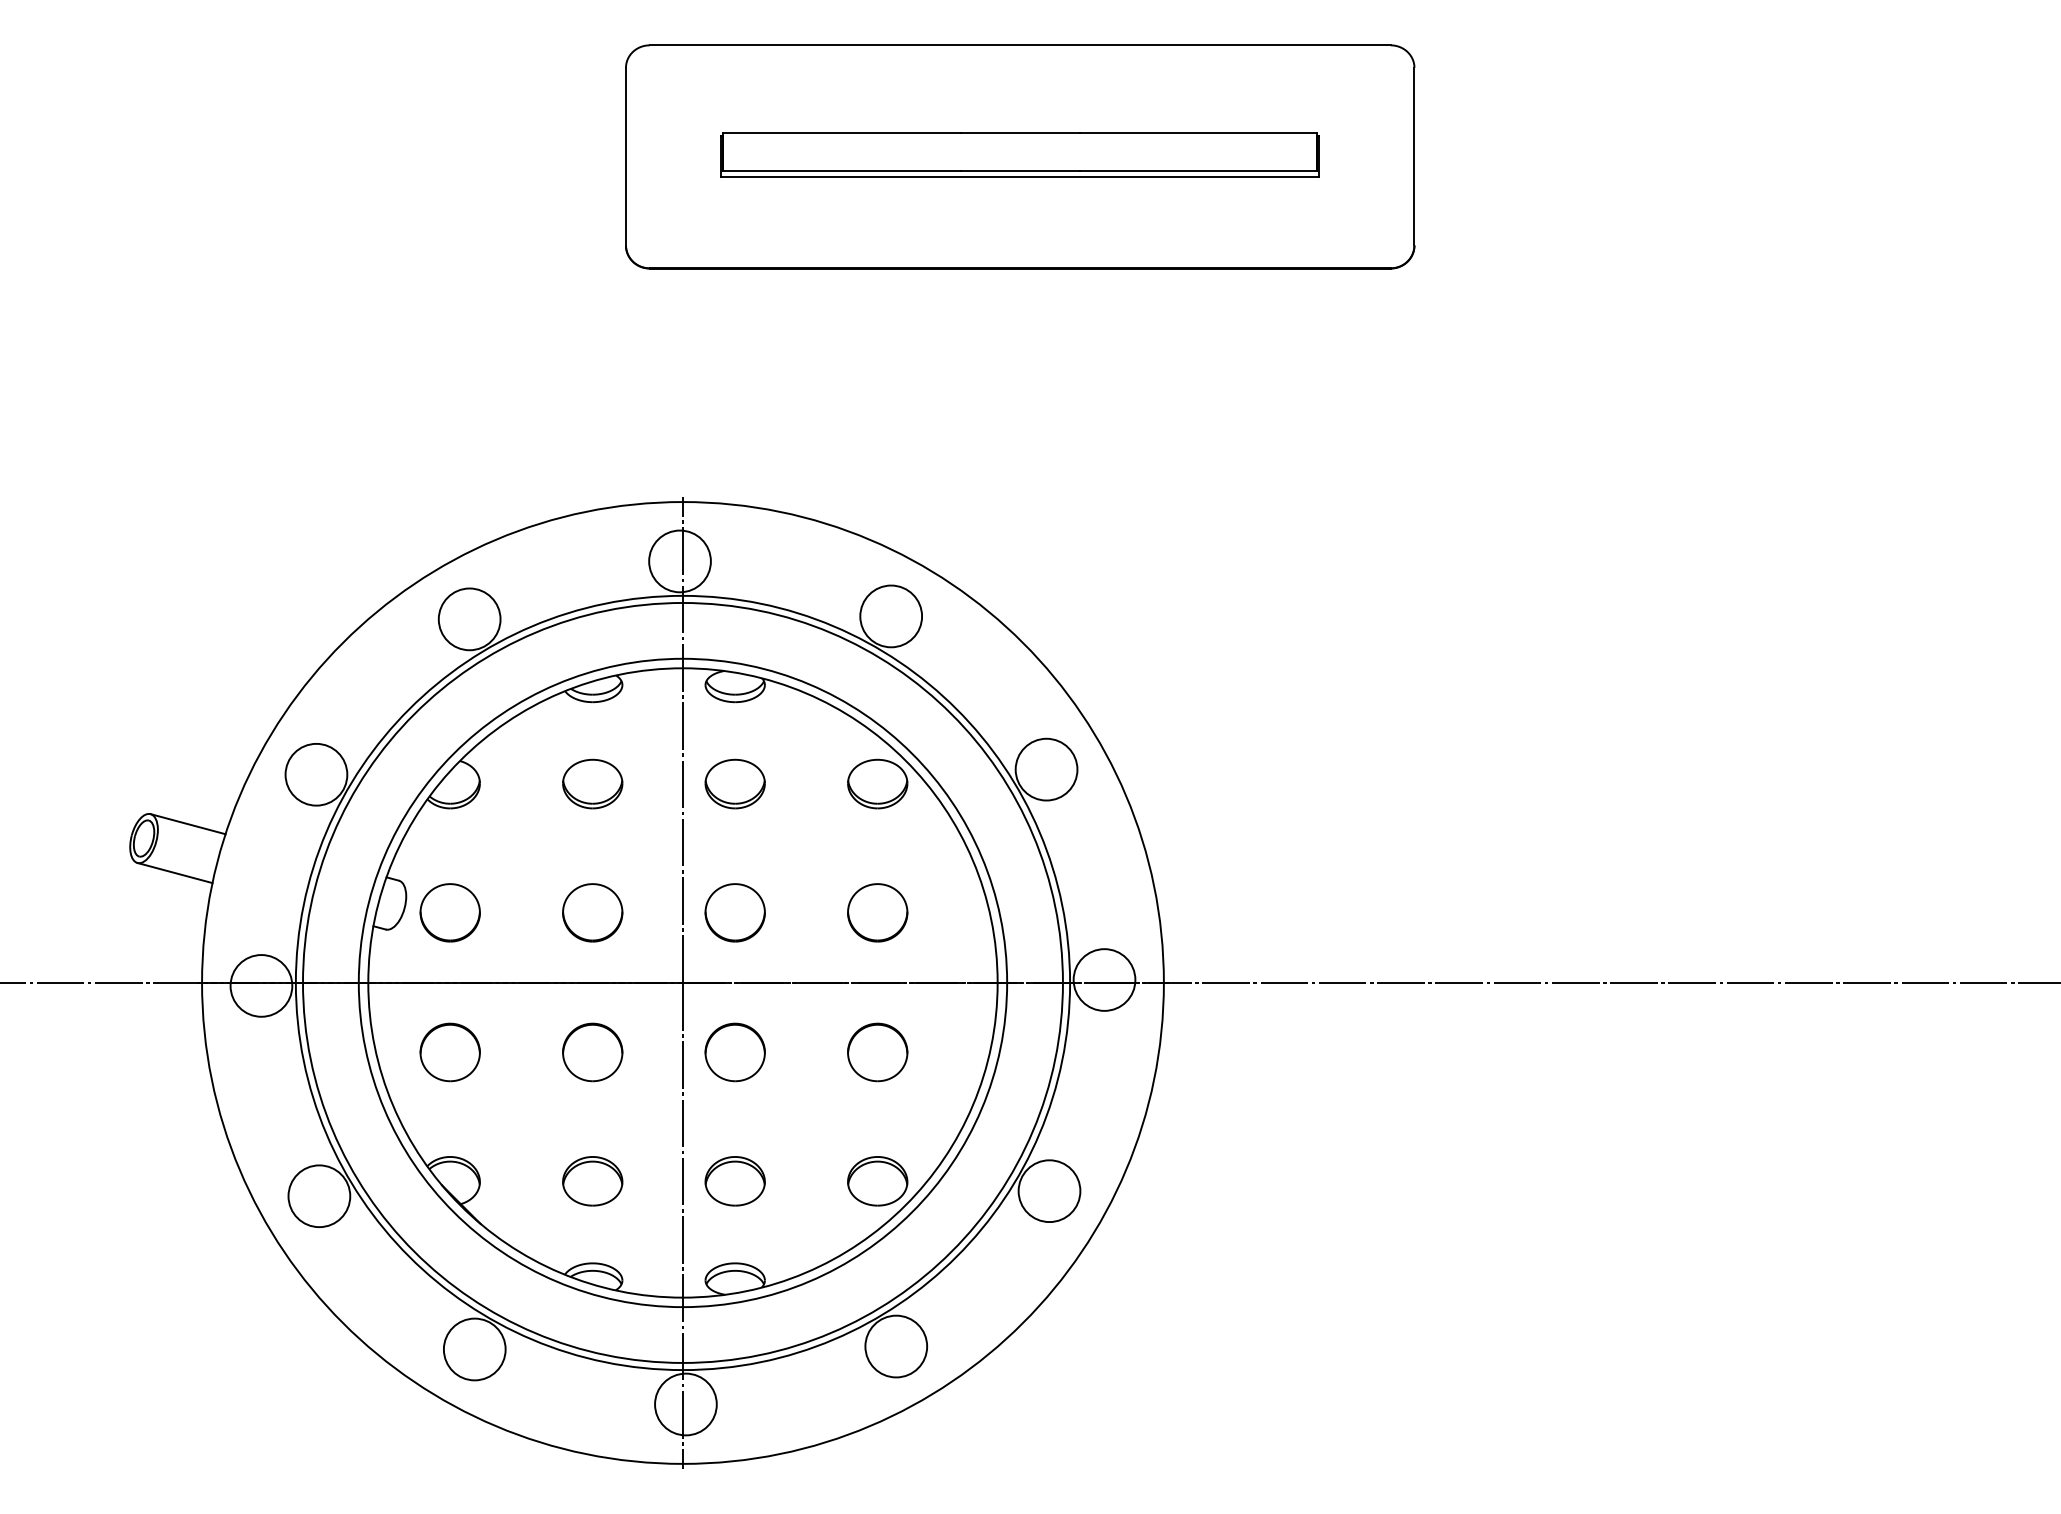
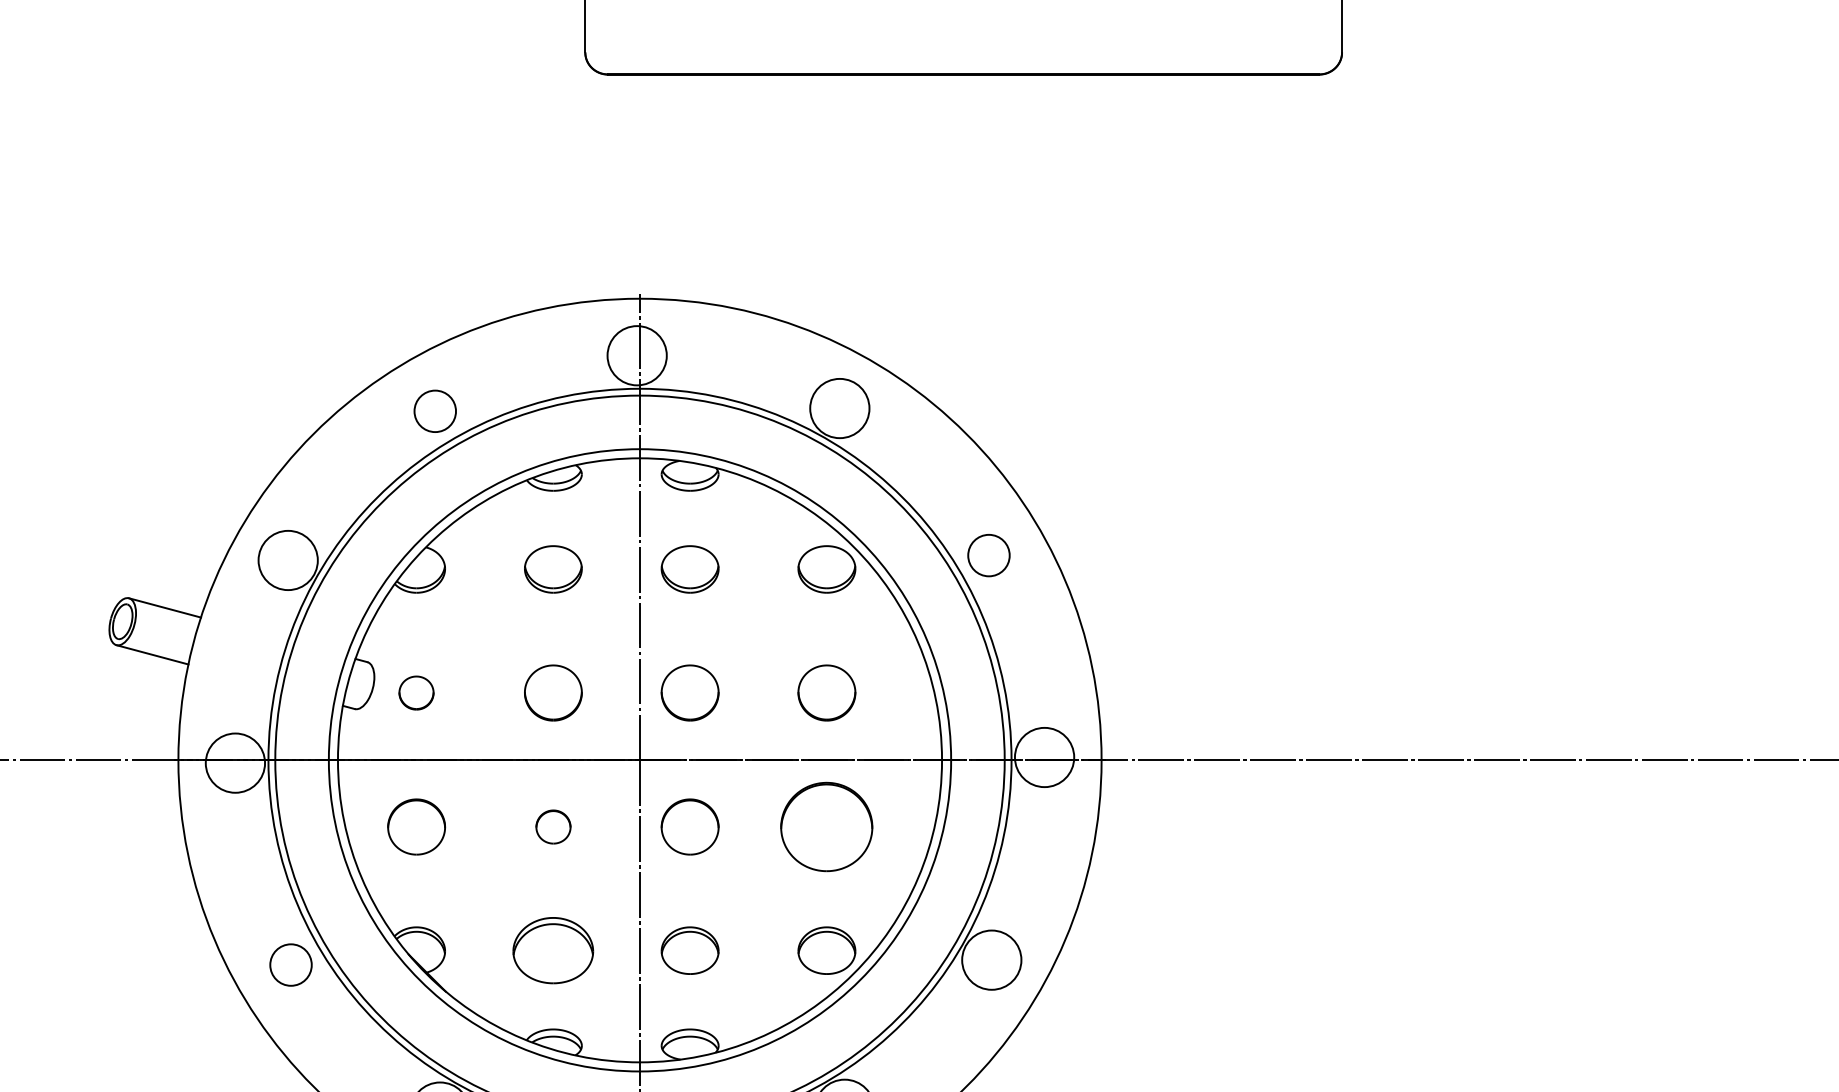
circle: (469, 619) -> (435, 411), size x0.7
circle: (1046, 769) -> (988, 555), size x0.7
part: (449, 912) -> (415, 692), size x0.6
part: (592, 1052) -> (553, 827), size x0.6
part: (877, 1052) -> (826, 827), size x1.6
part: (592, 1181) -> (553, 950), size x1.4
circle: (319, 1196) -> (291, 965), size x0.7

